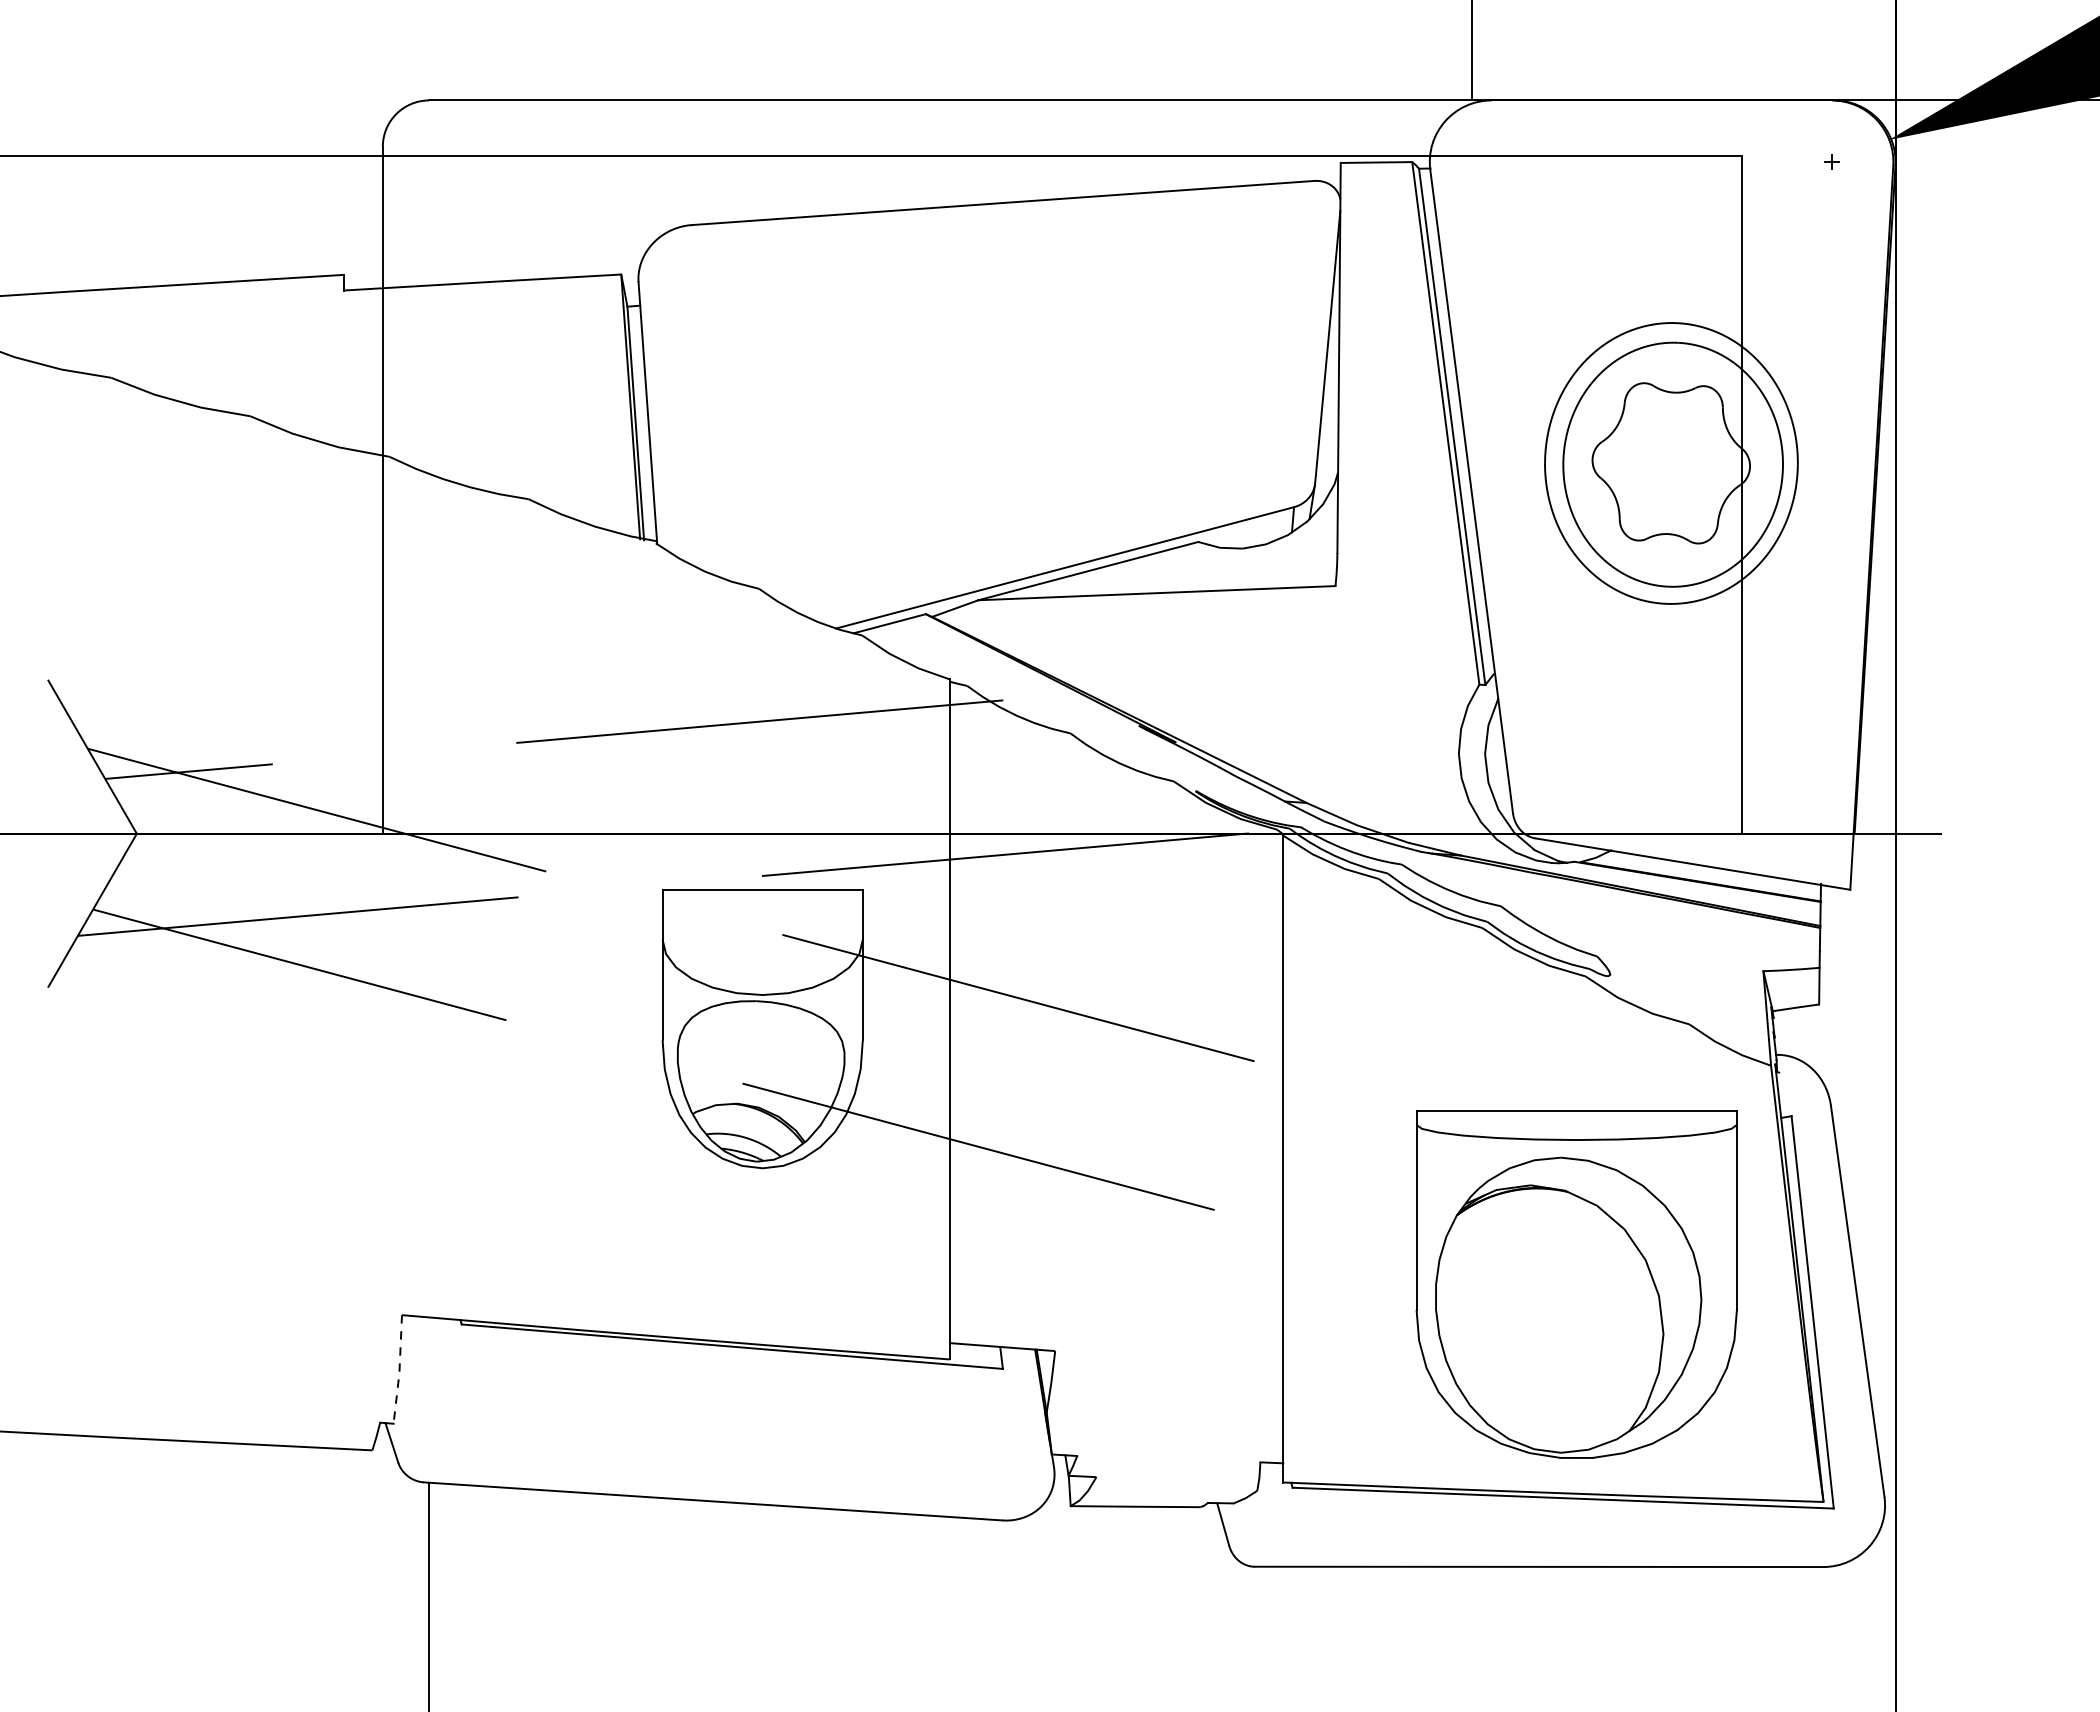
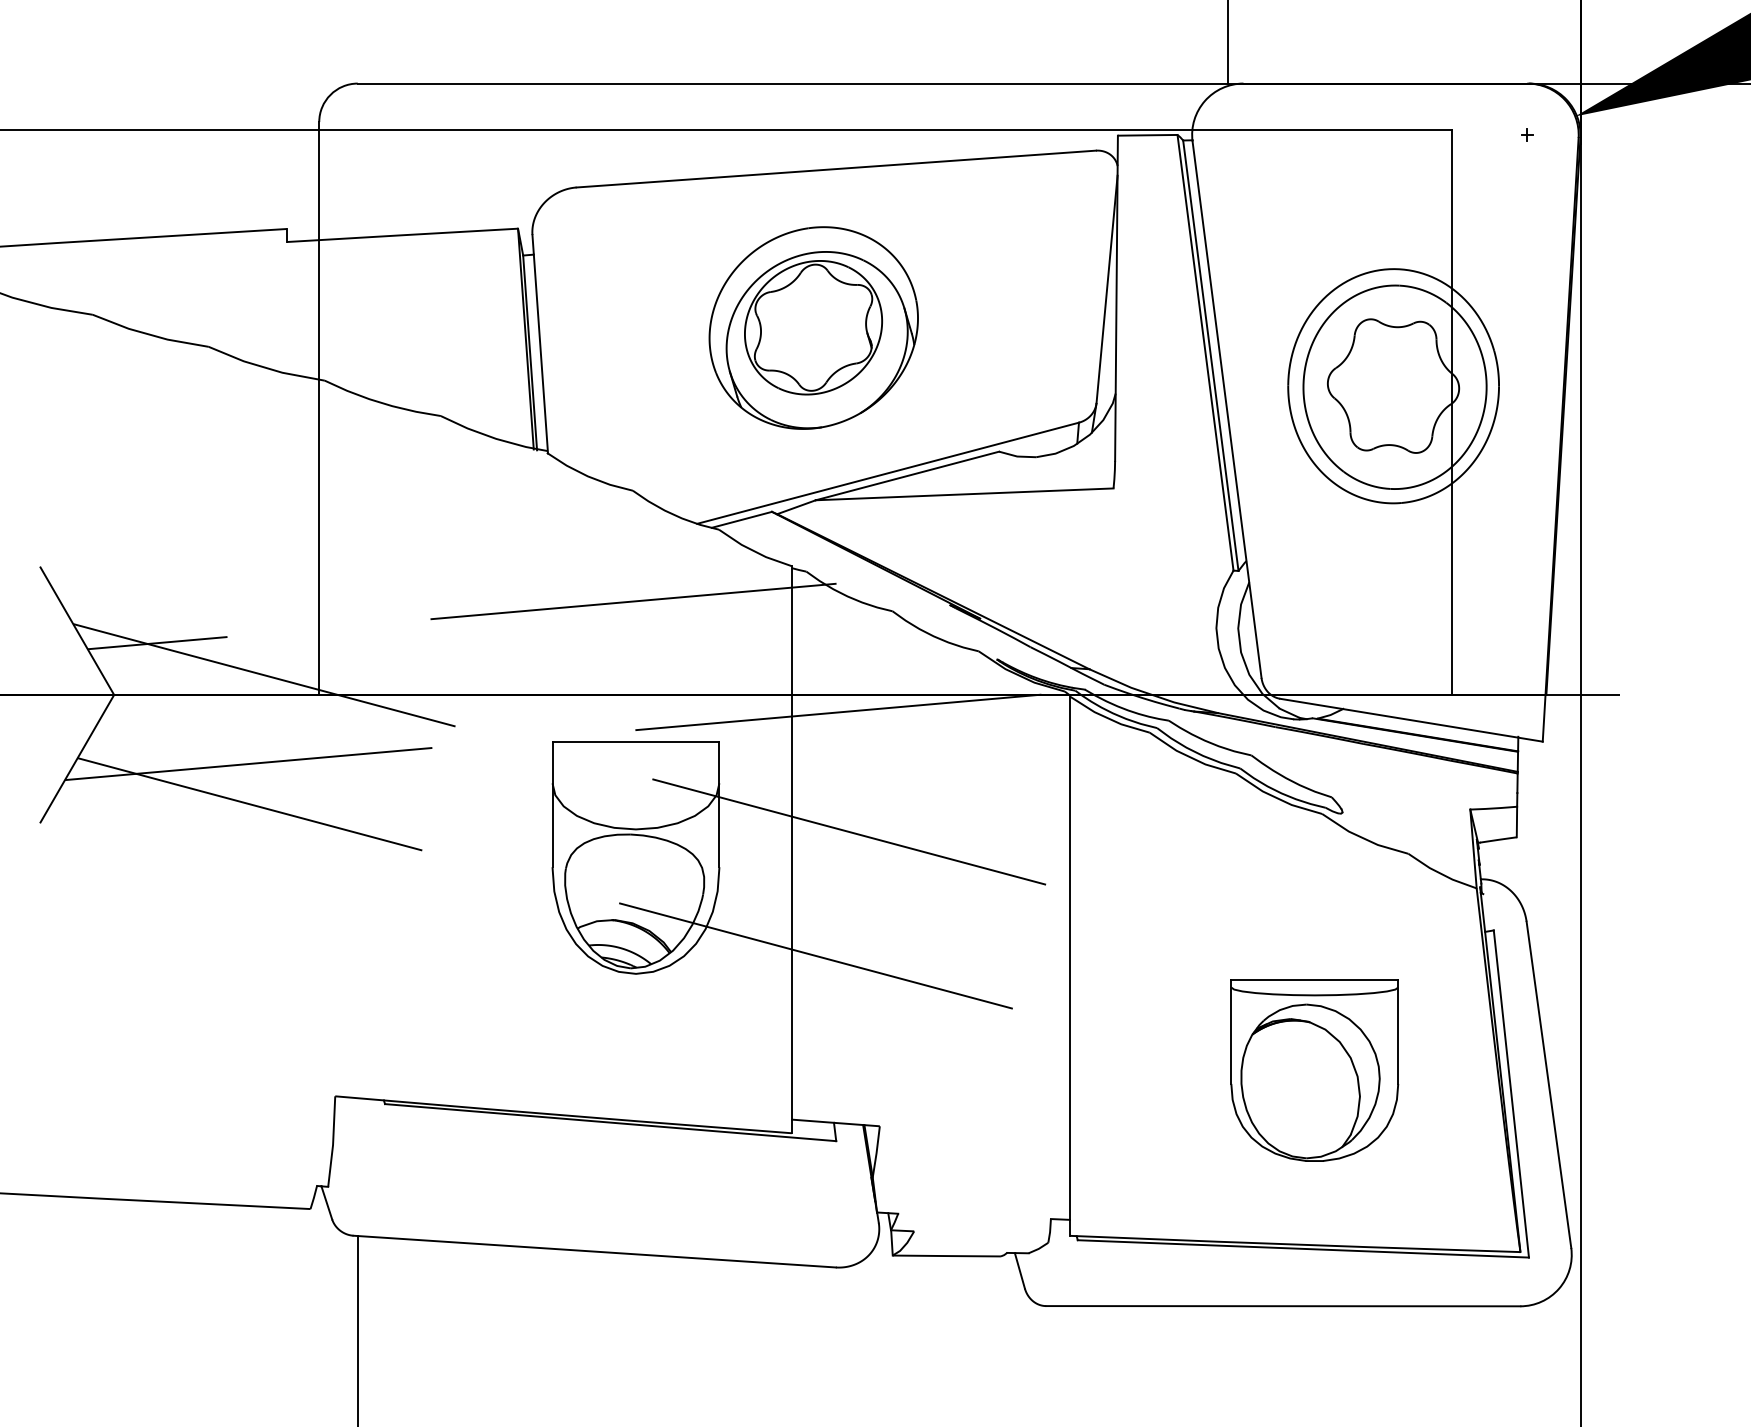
part: (975, 393) -> (813, 327), added
part: (1576, 1284) -> (1314, 1070), size x0.62
line: (399, 1371) -> (333, 1143), dashed -> solid

